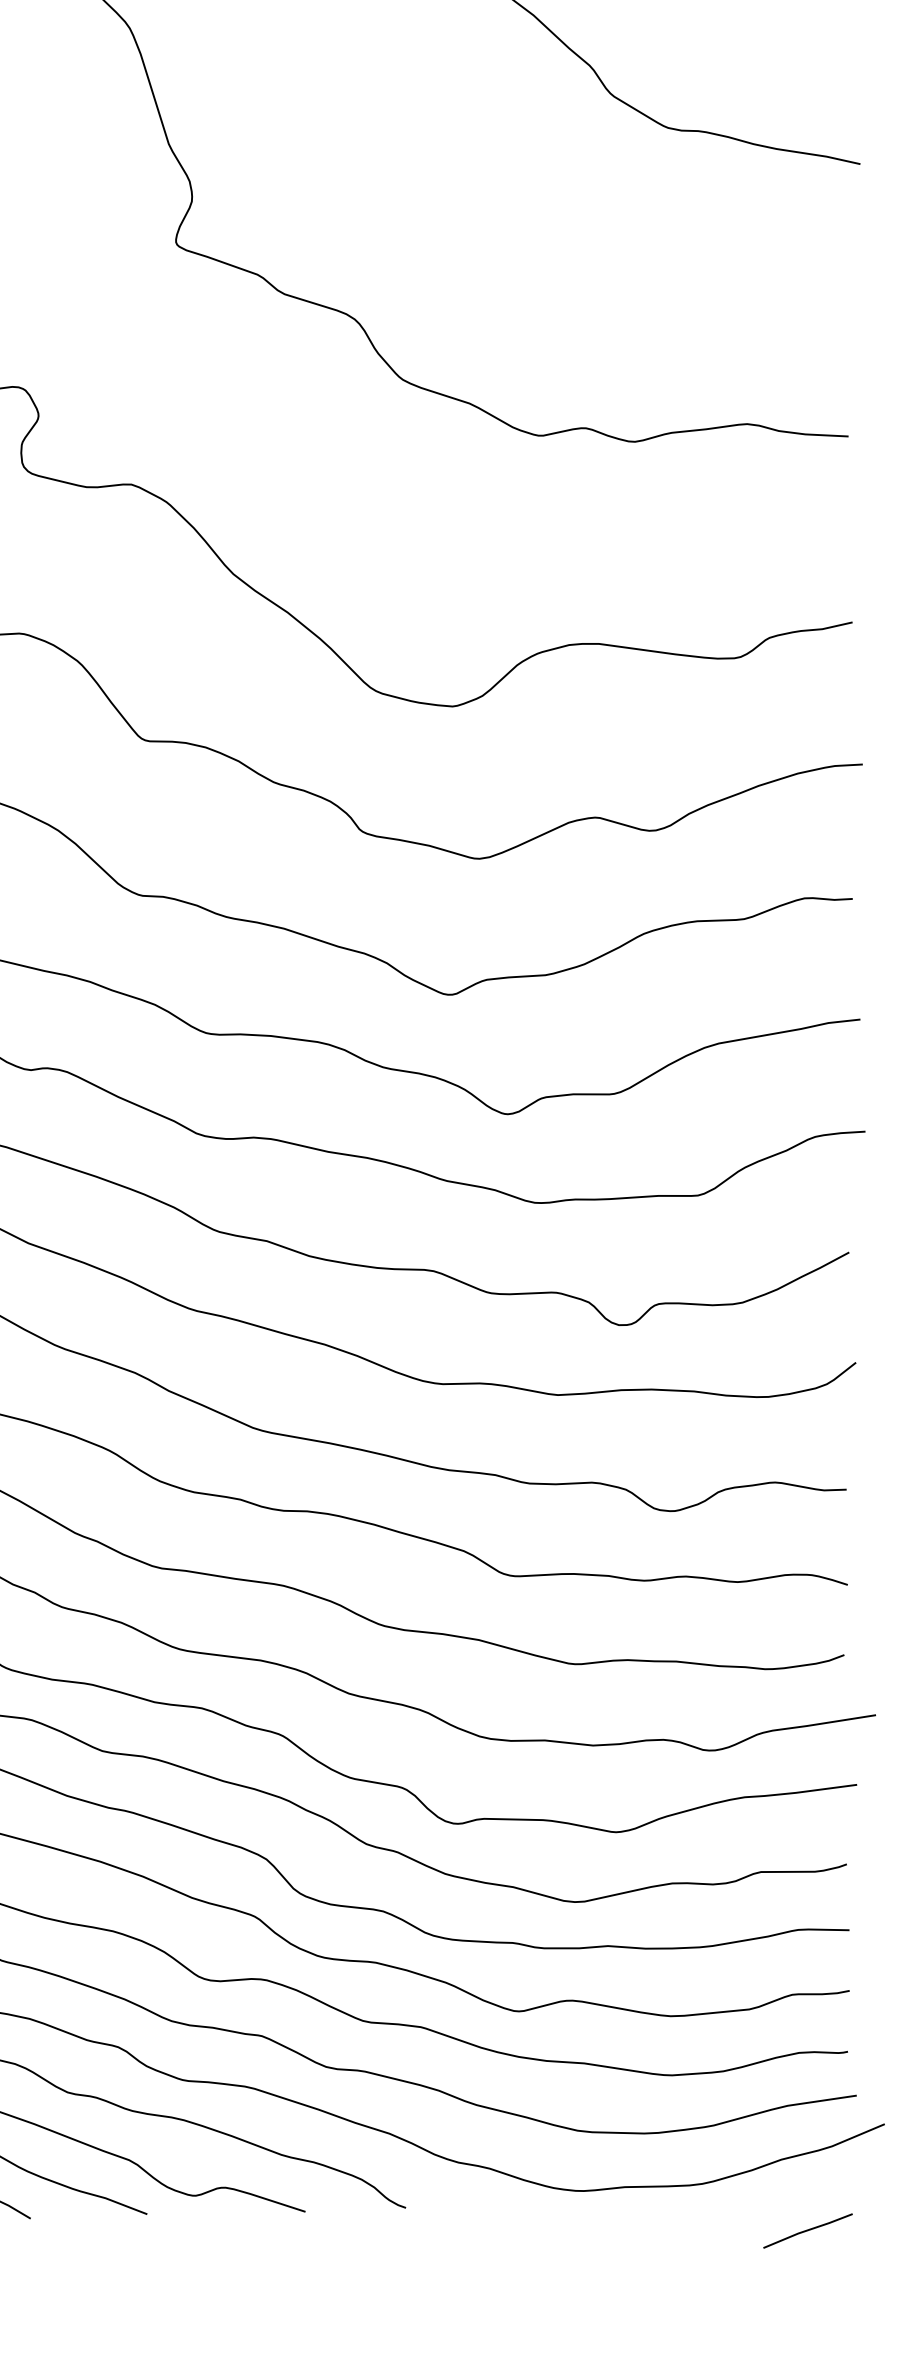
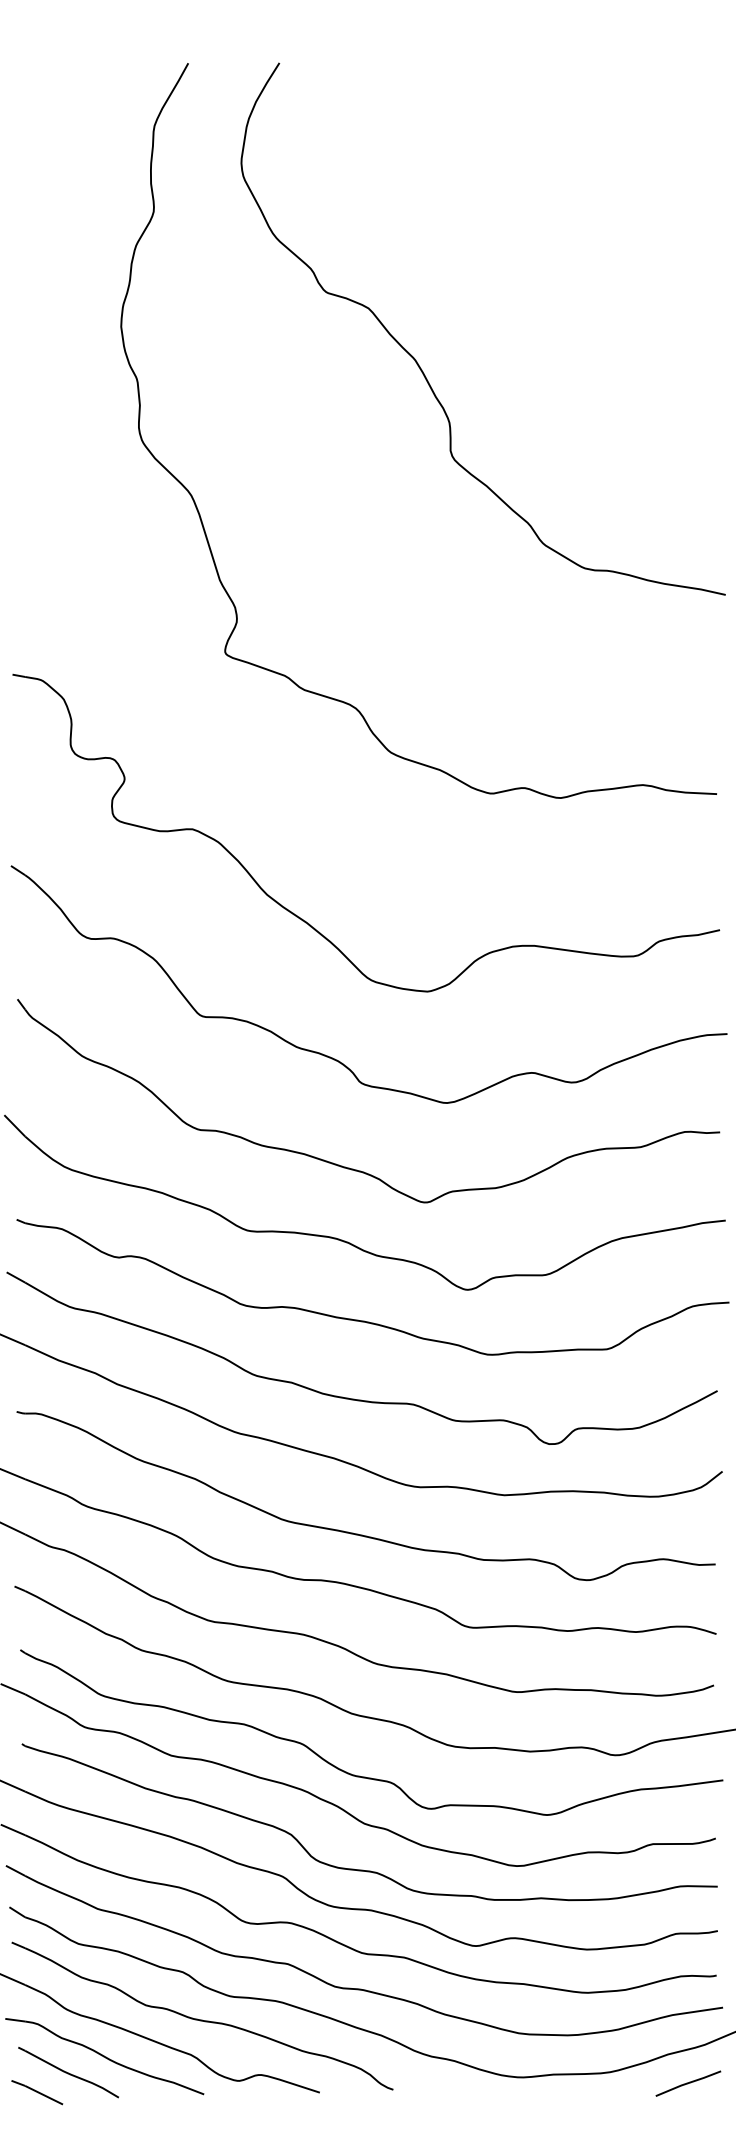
line: (808, 2230) -> (688, 2083), moved

